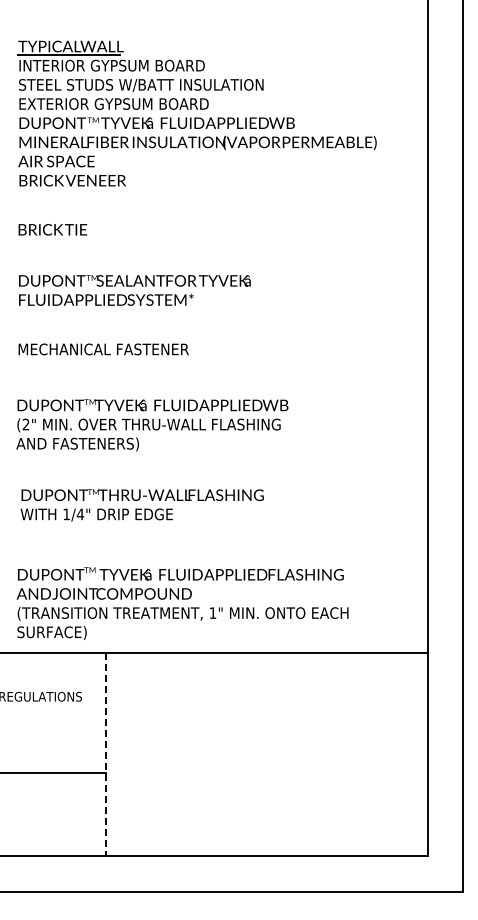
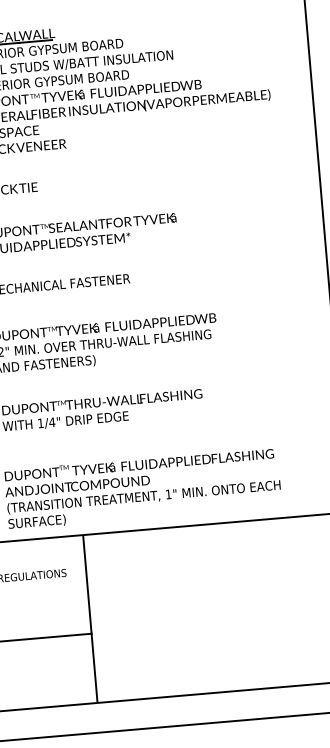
line: (106, 754) -> (90, 618), dashed -> solid

